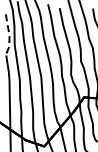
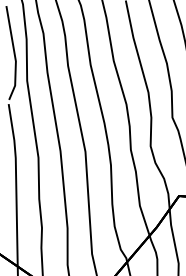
line: (9, 33) -> (15, 56), dashed -> solid

